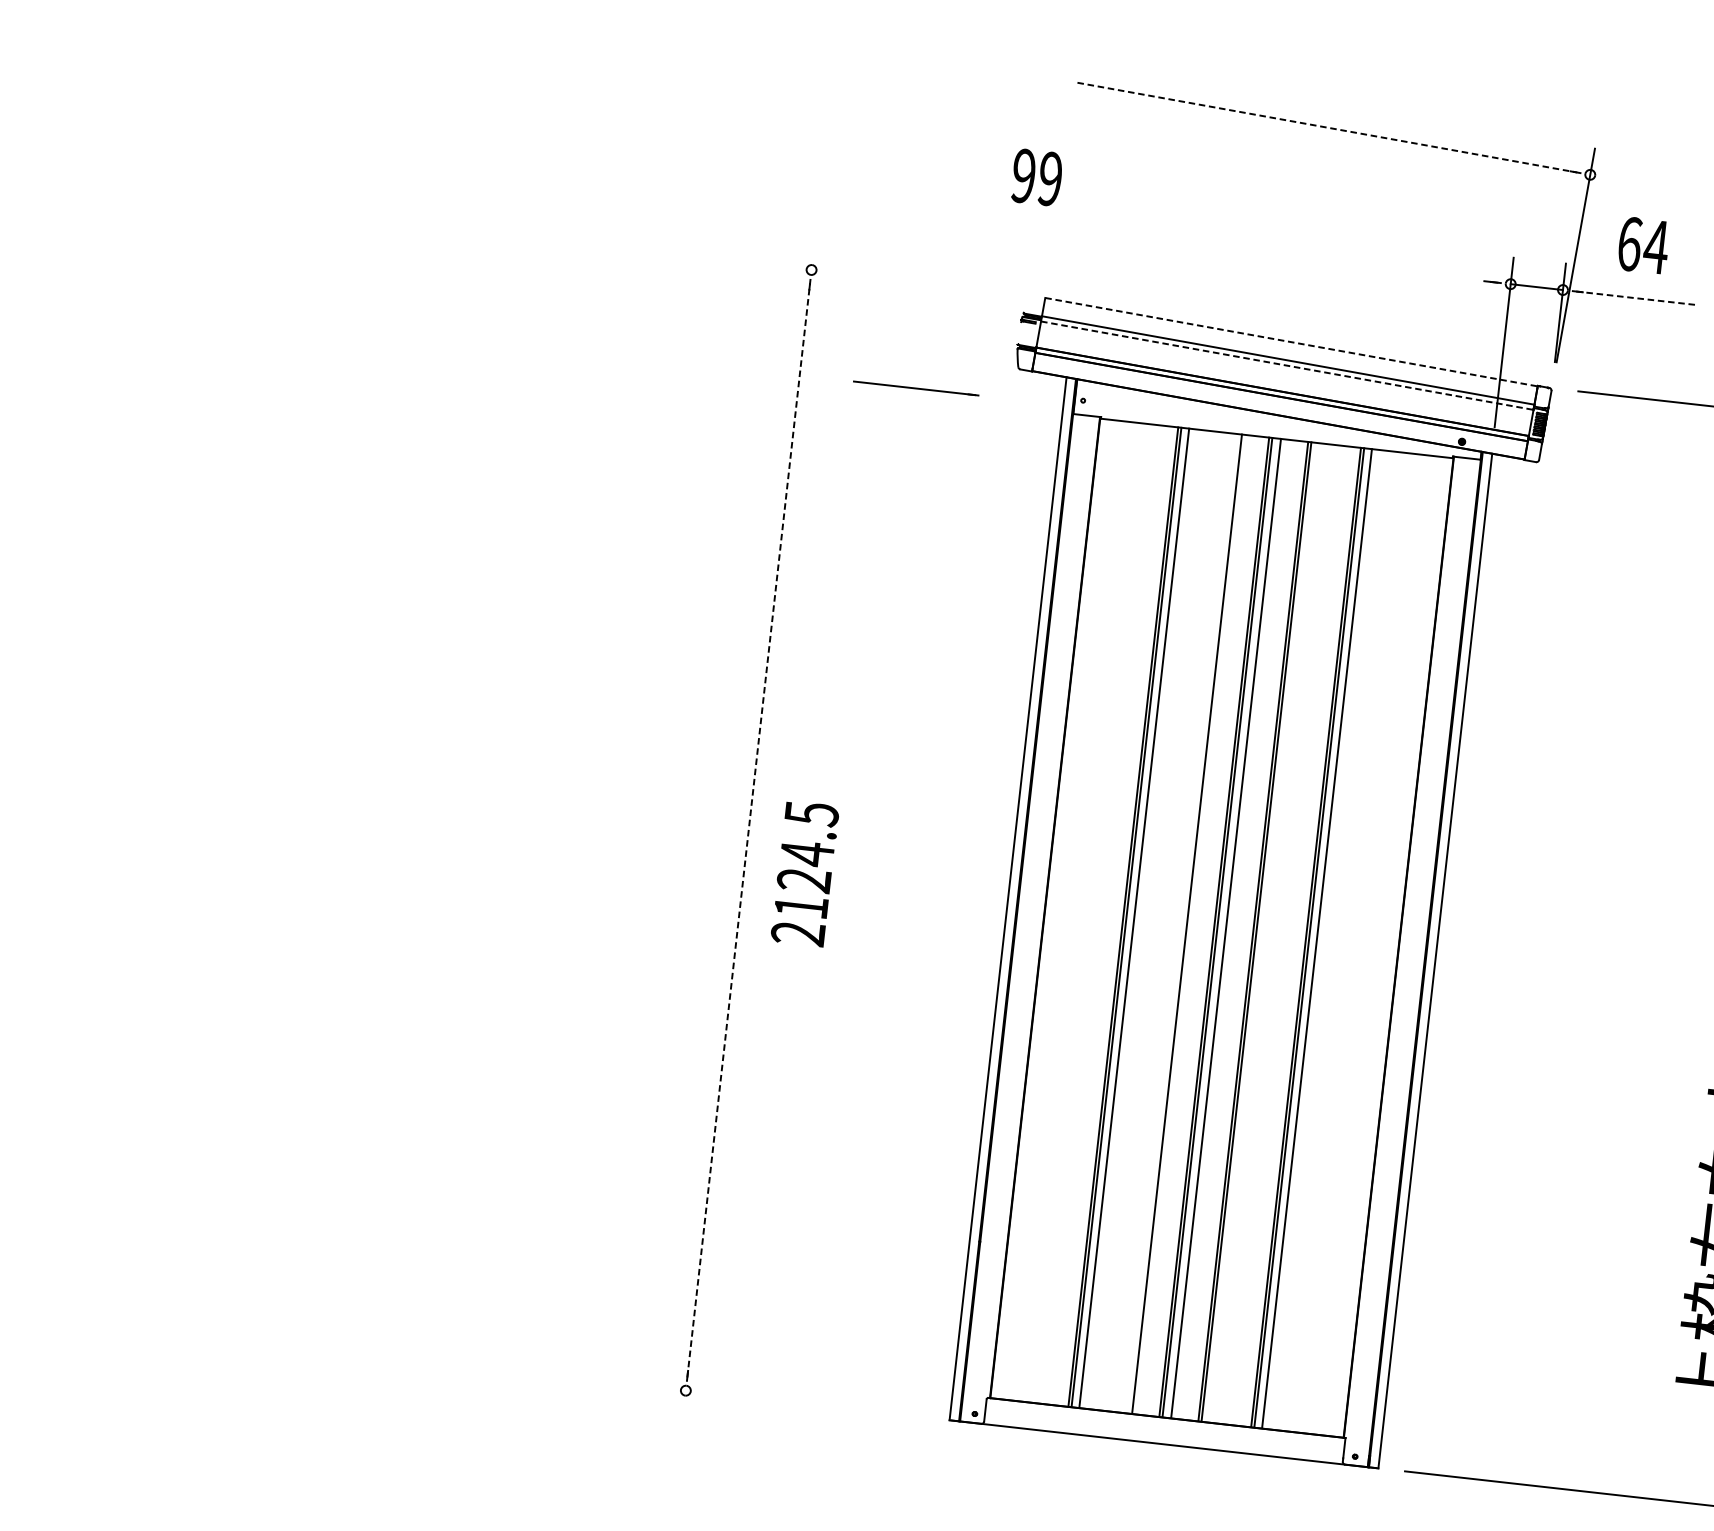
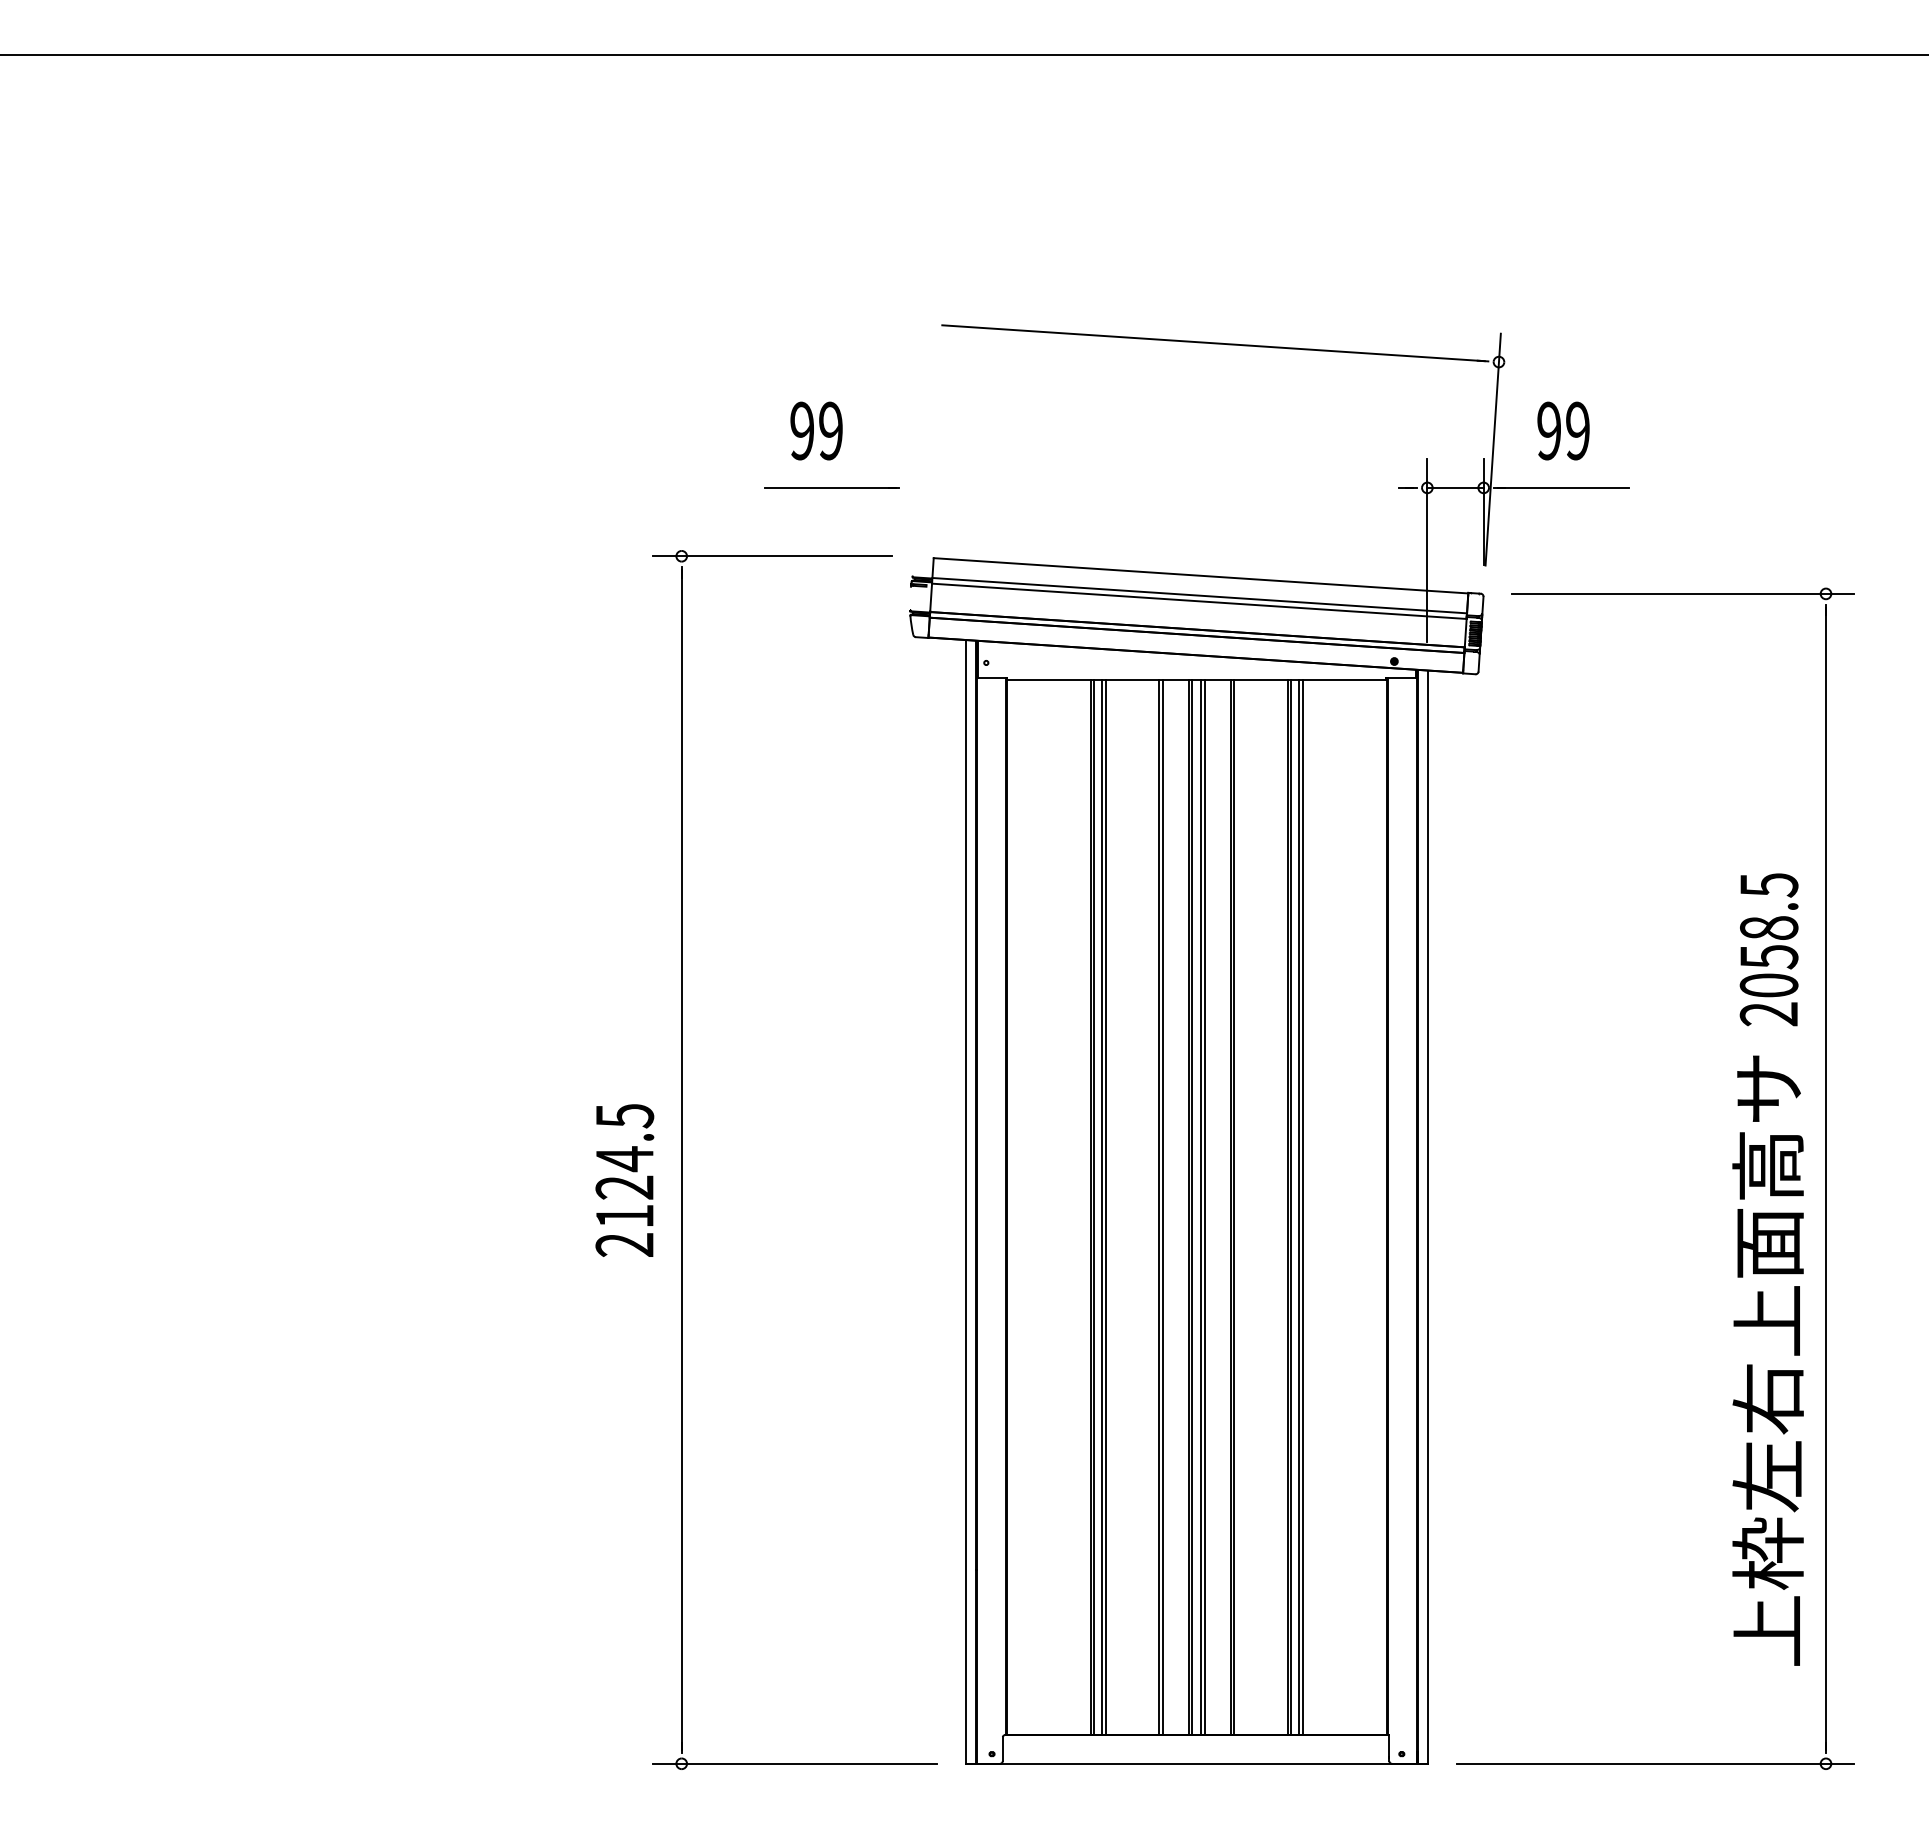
line: (1327, 127) -> (1213, 343), dashed -> solid
text: (1037, 177) -> (816, 430), moved
text: (1643, 245) -> (1563, 430), 64 -> 99
line: (895, 279) -> (772, 556), added
line: (1637, 297) -> (1563, 487), dashed -> solid
line: (1291, 341) -> (1201, 575), dashed -> solid
line: (1287, 365) -> (1199, 601), dashed -> solid
line: (915, 388) -> (831, 487), moved
line: (748, 830) -> (681, 1160), dashed -> solid
text: (804, 873) -> (624, 1180), moved
line: (1137, 918) -> (1105, 1207), added
line: (1189, 924) -> (1162, 1207), added
line: (1228, 928) -> (1204, 1207), added
line: (1319, 939) -> (1302, 1207), added
line: (791, 1402) -> (795, 1763), added

